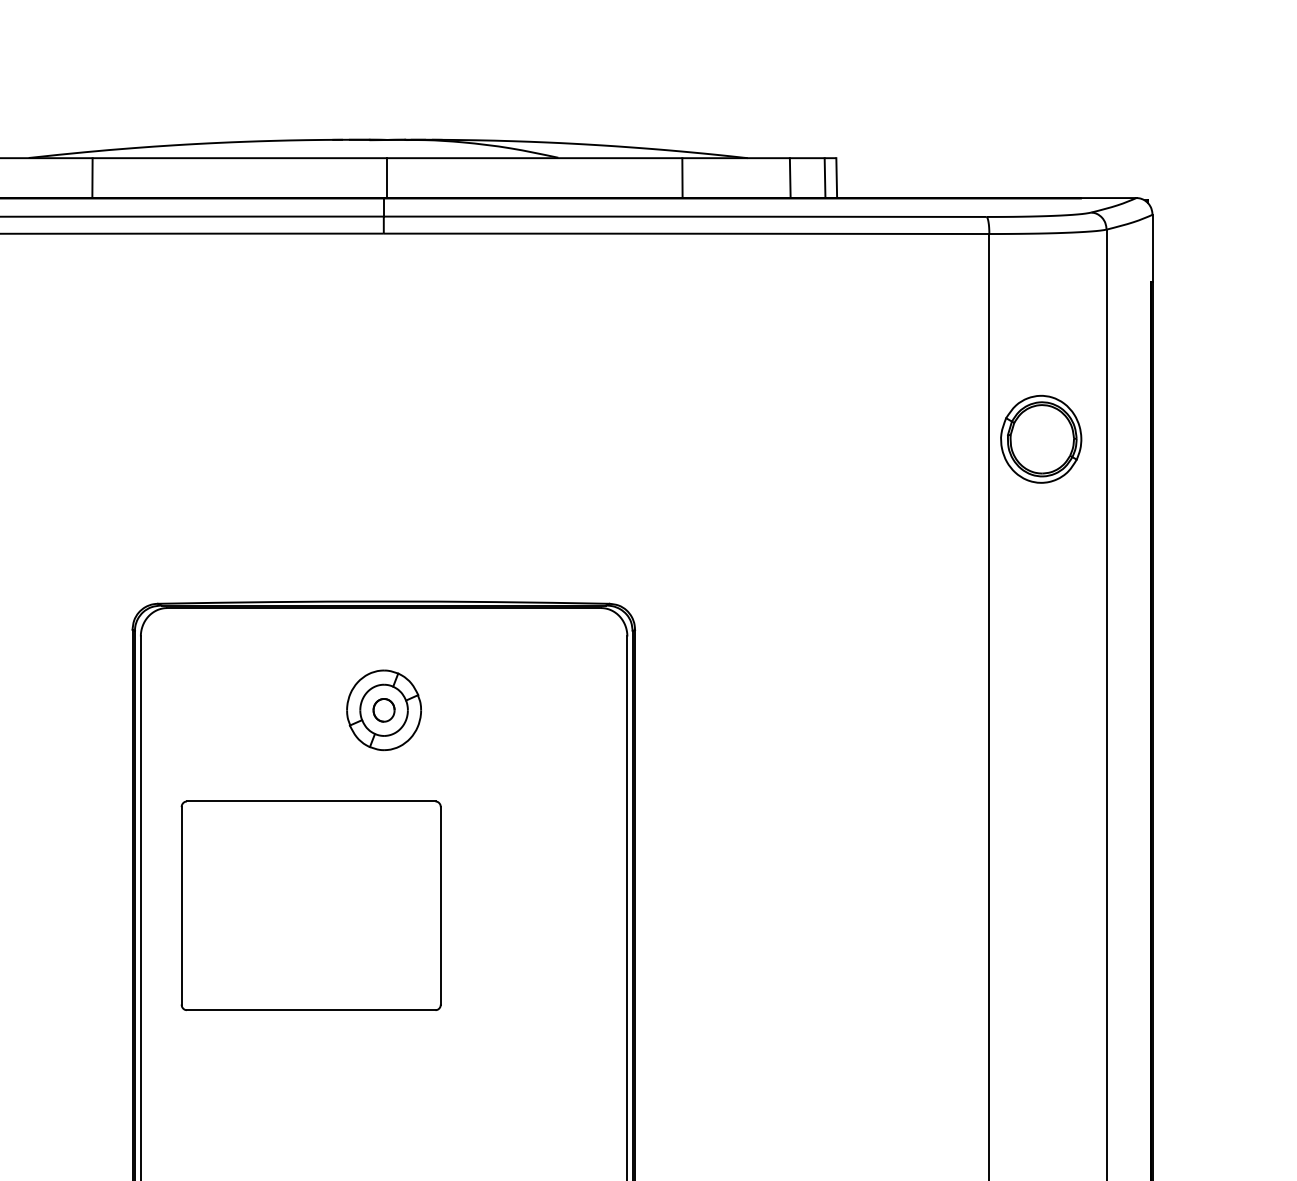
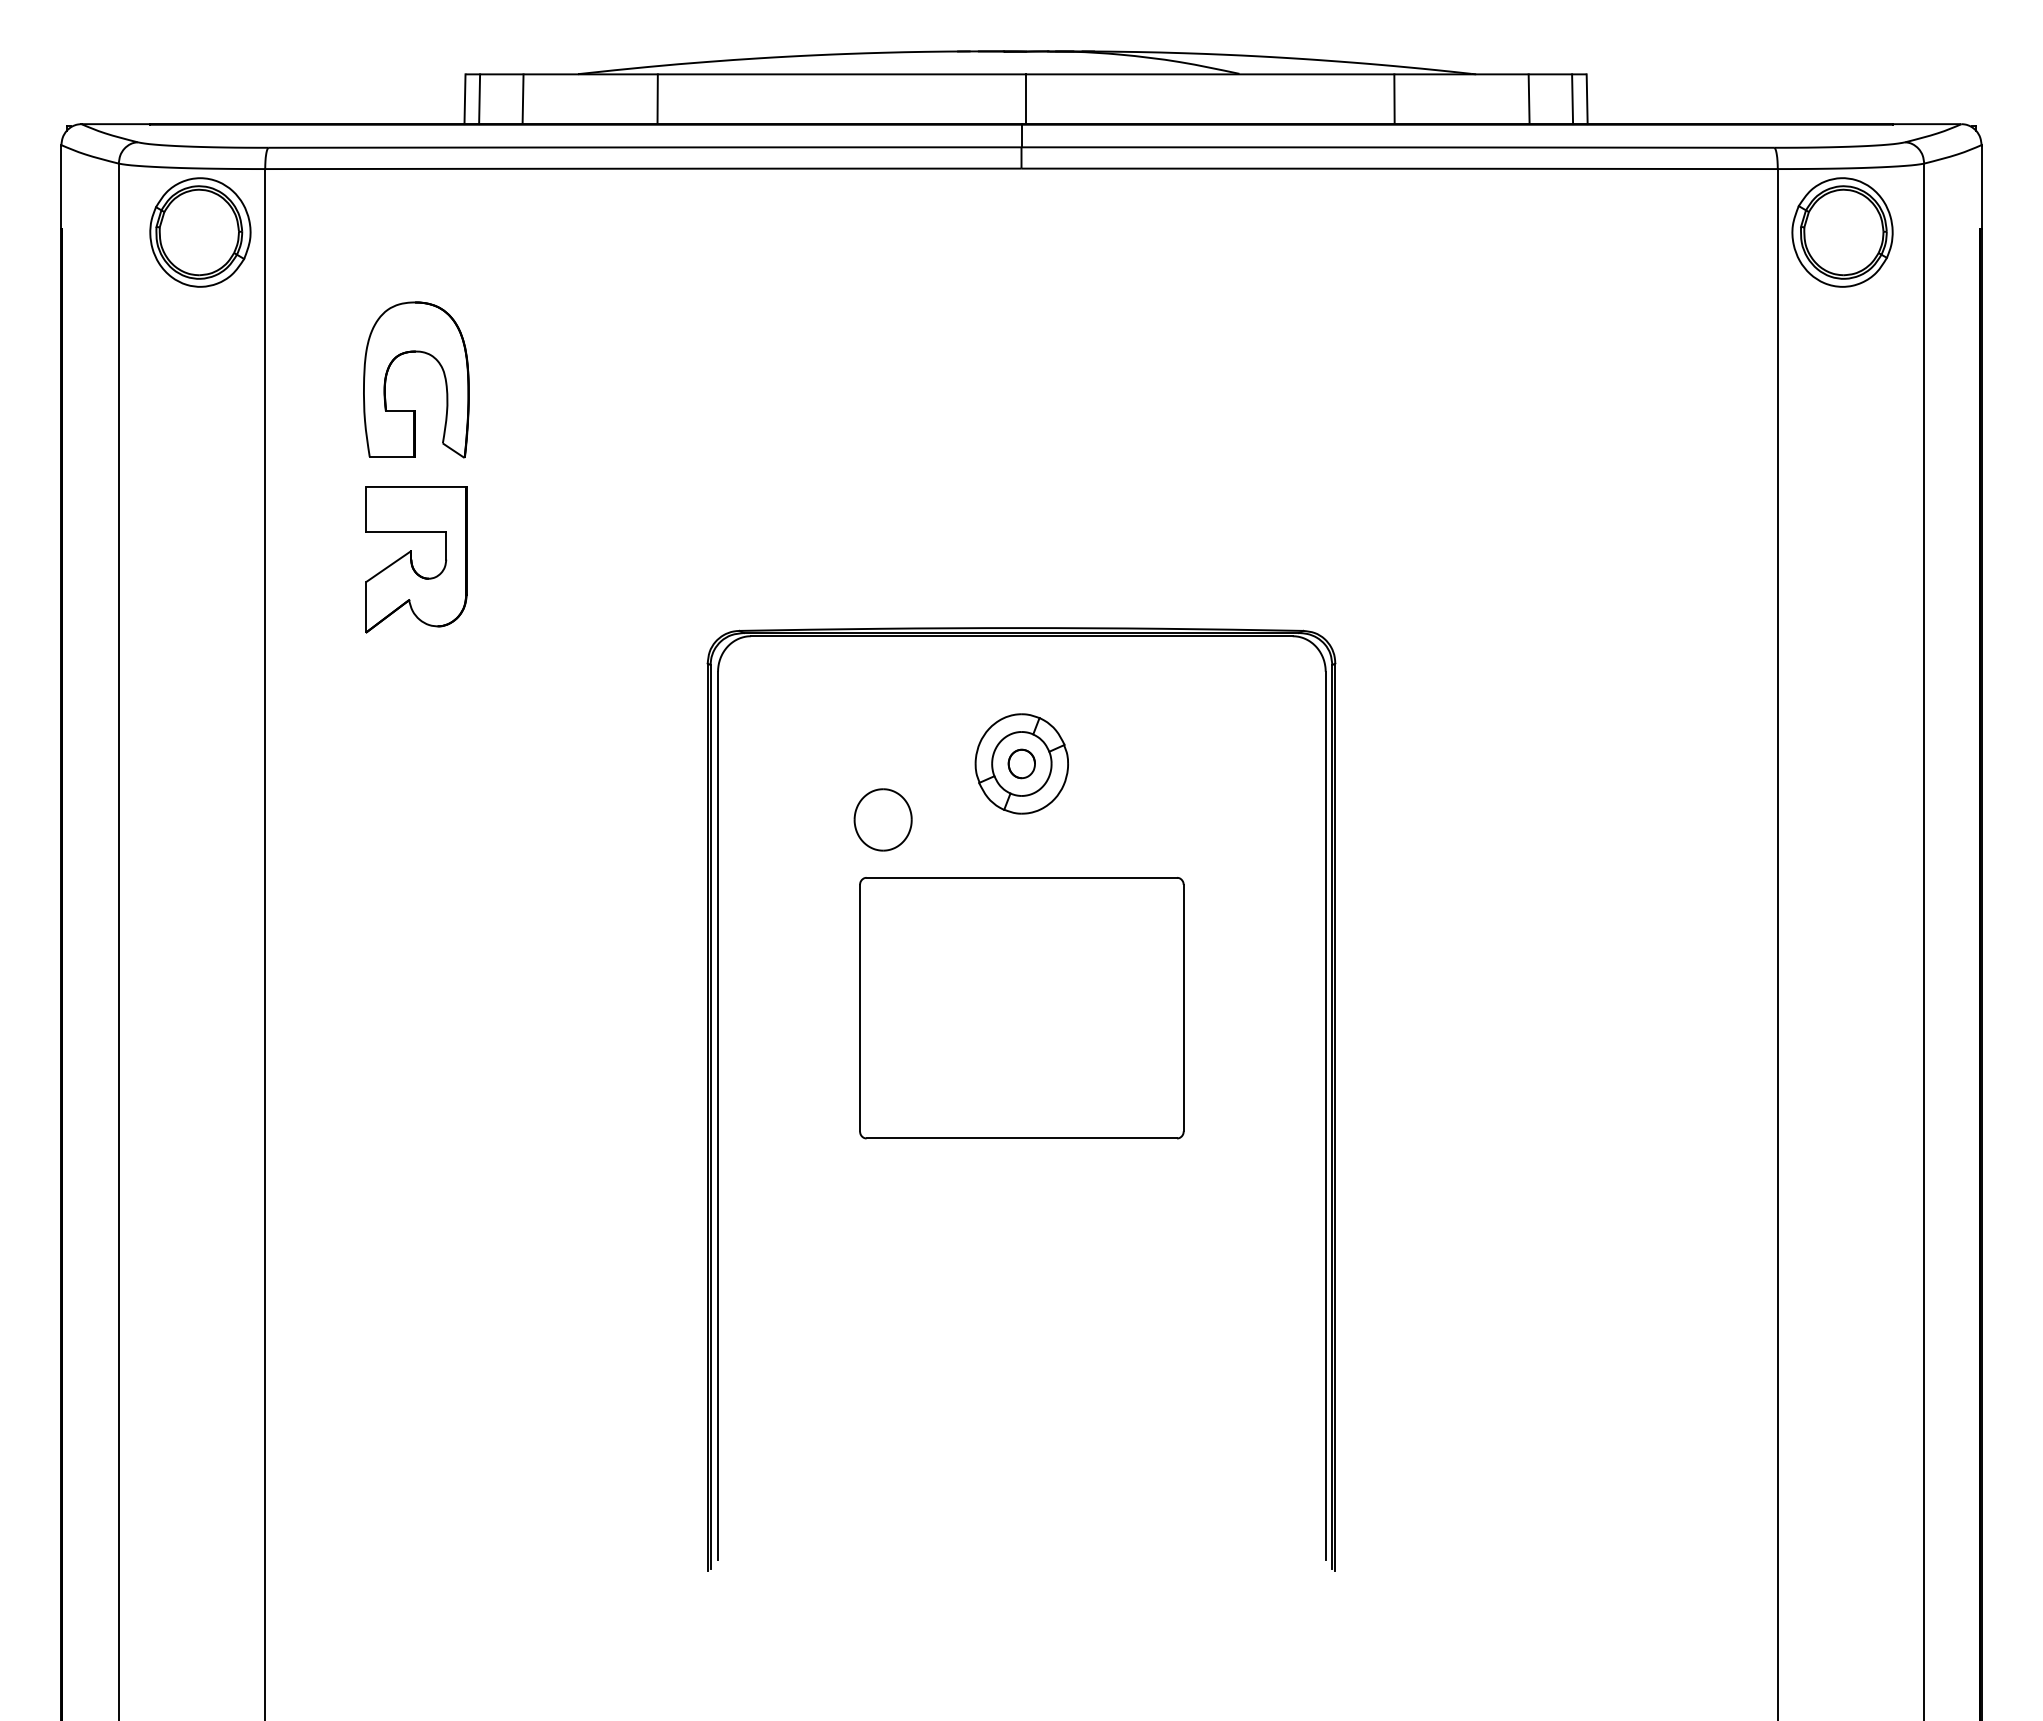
part: (1041, 439) -> (1842, 232), moved
part: (272, 754) -> (882, 819), added
part: (310, 906) -> (1021, 1008), moved

